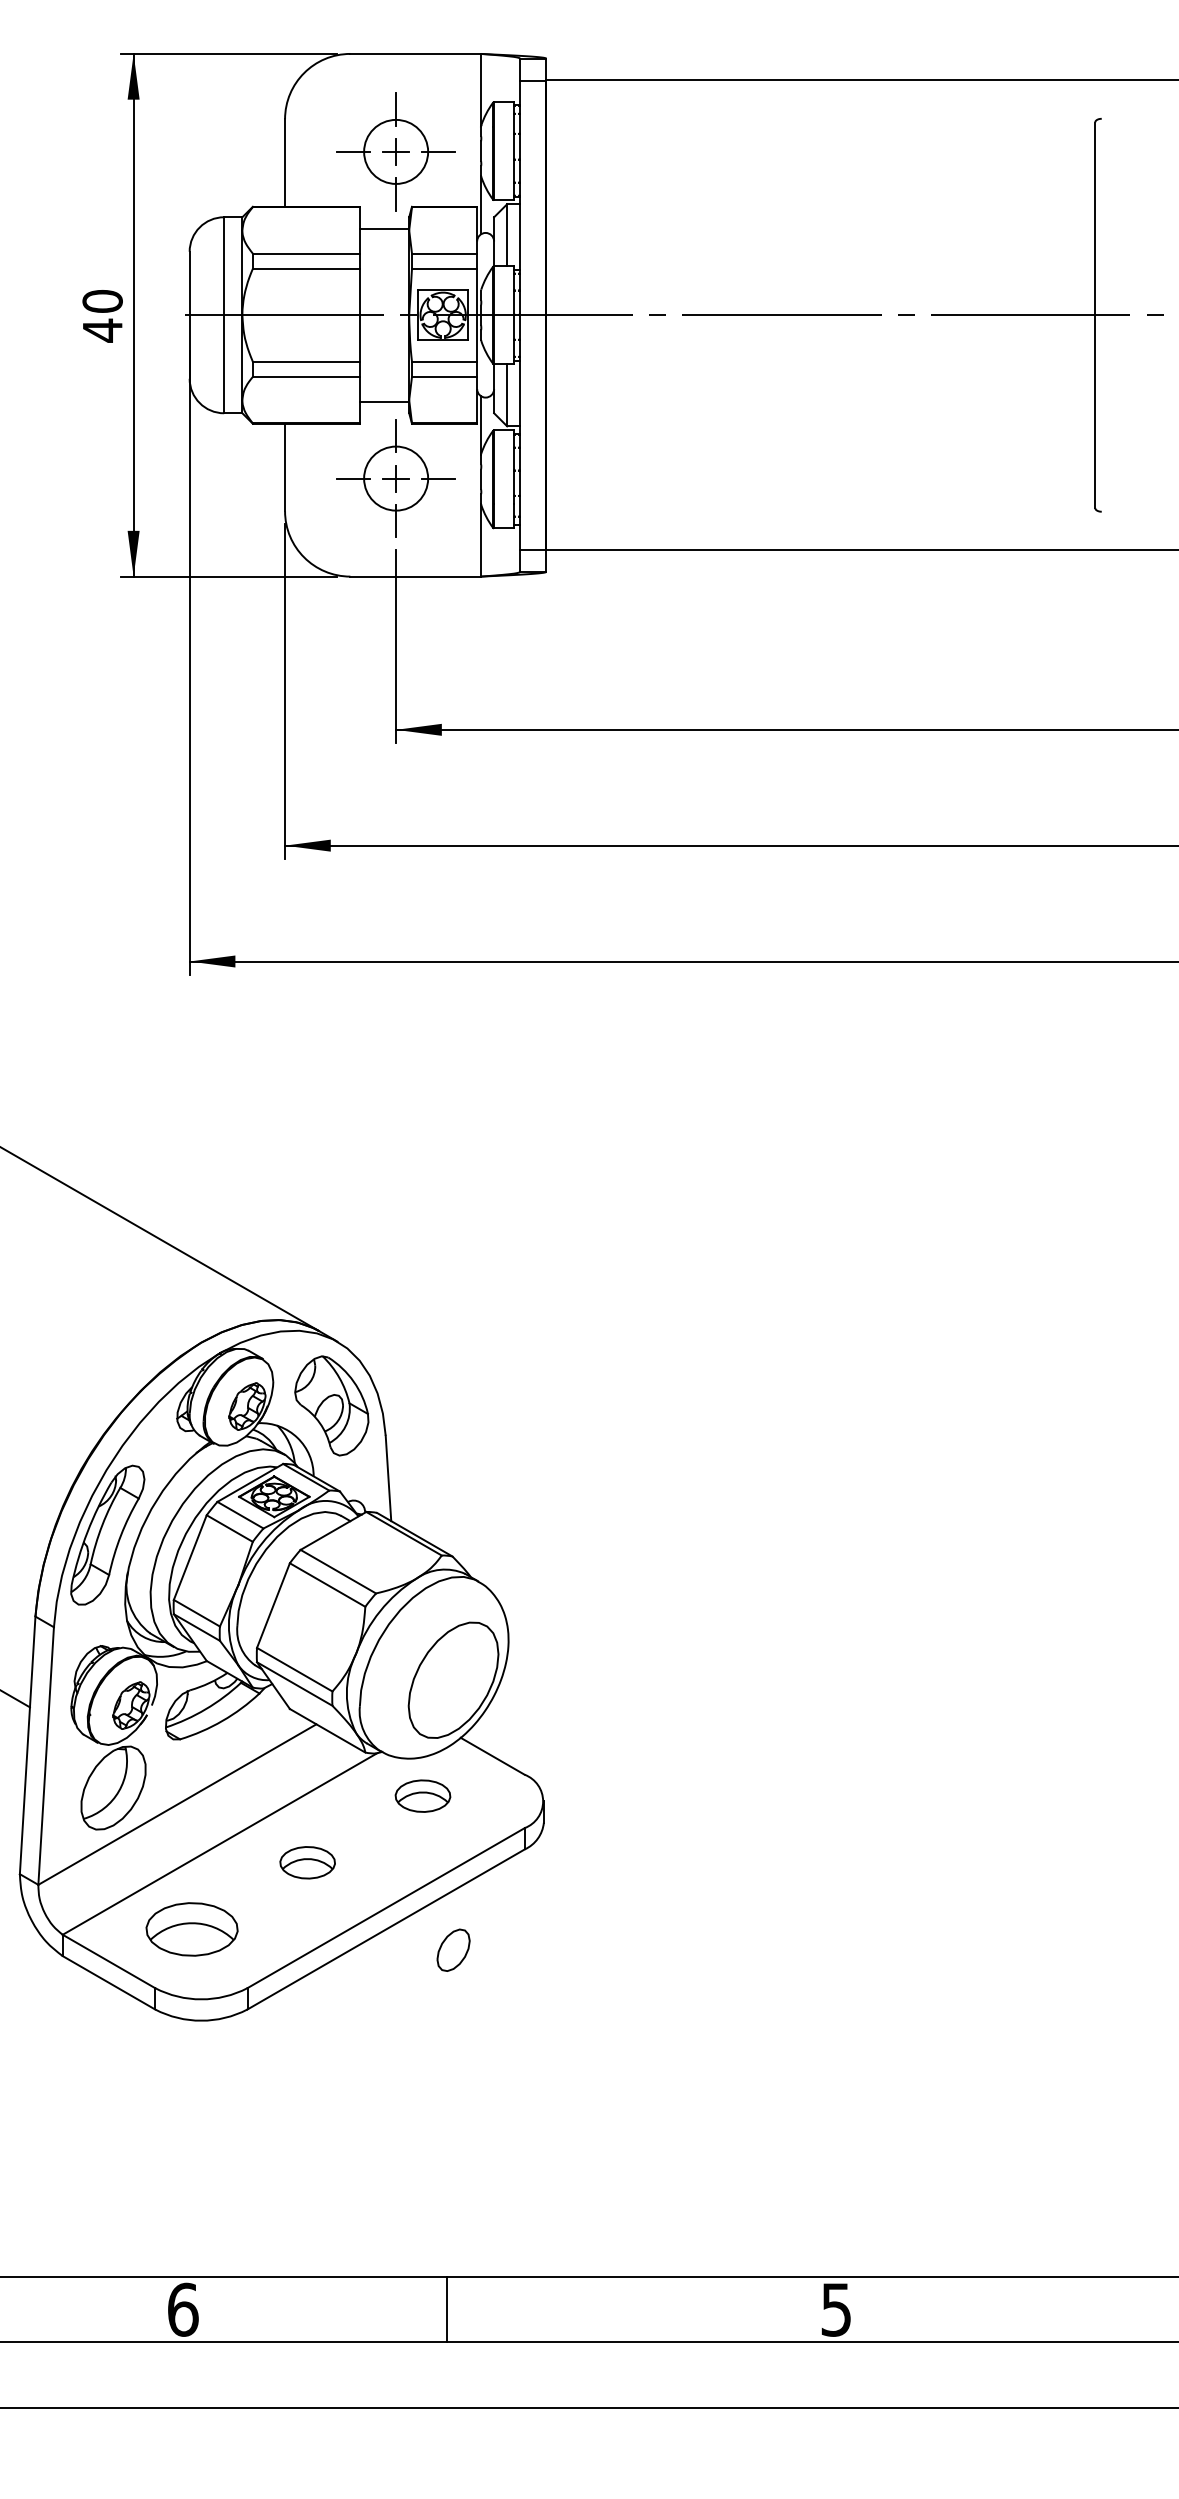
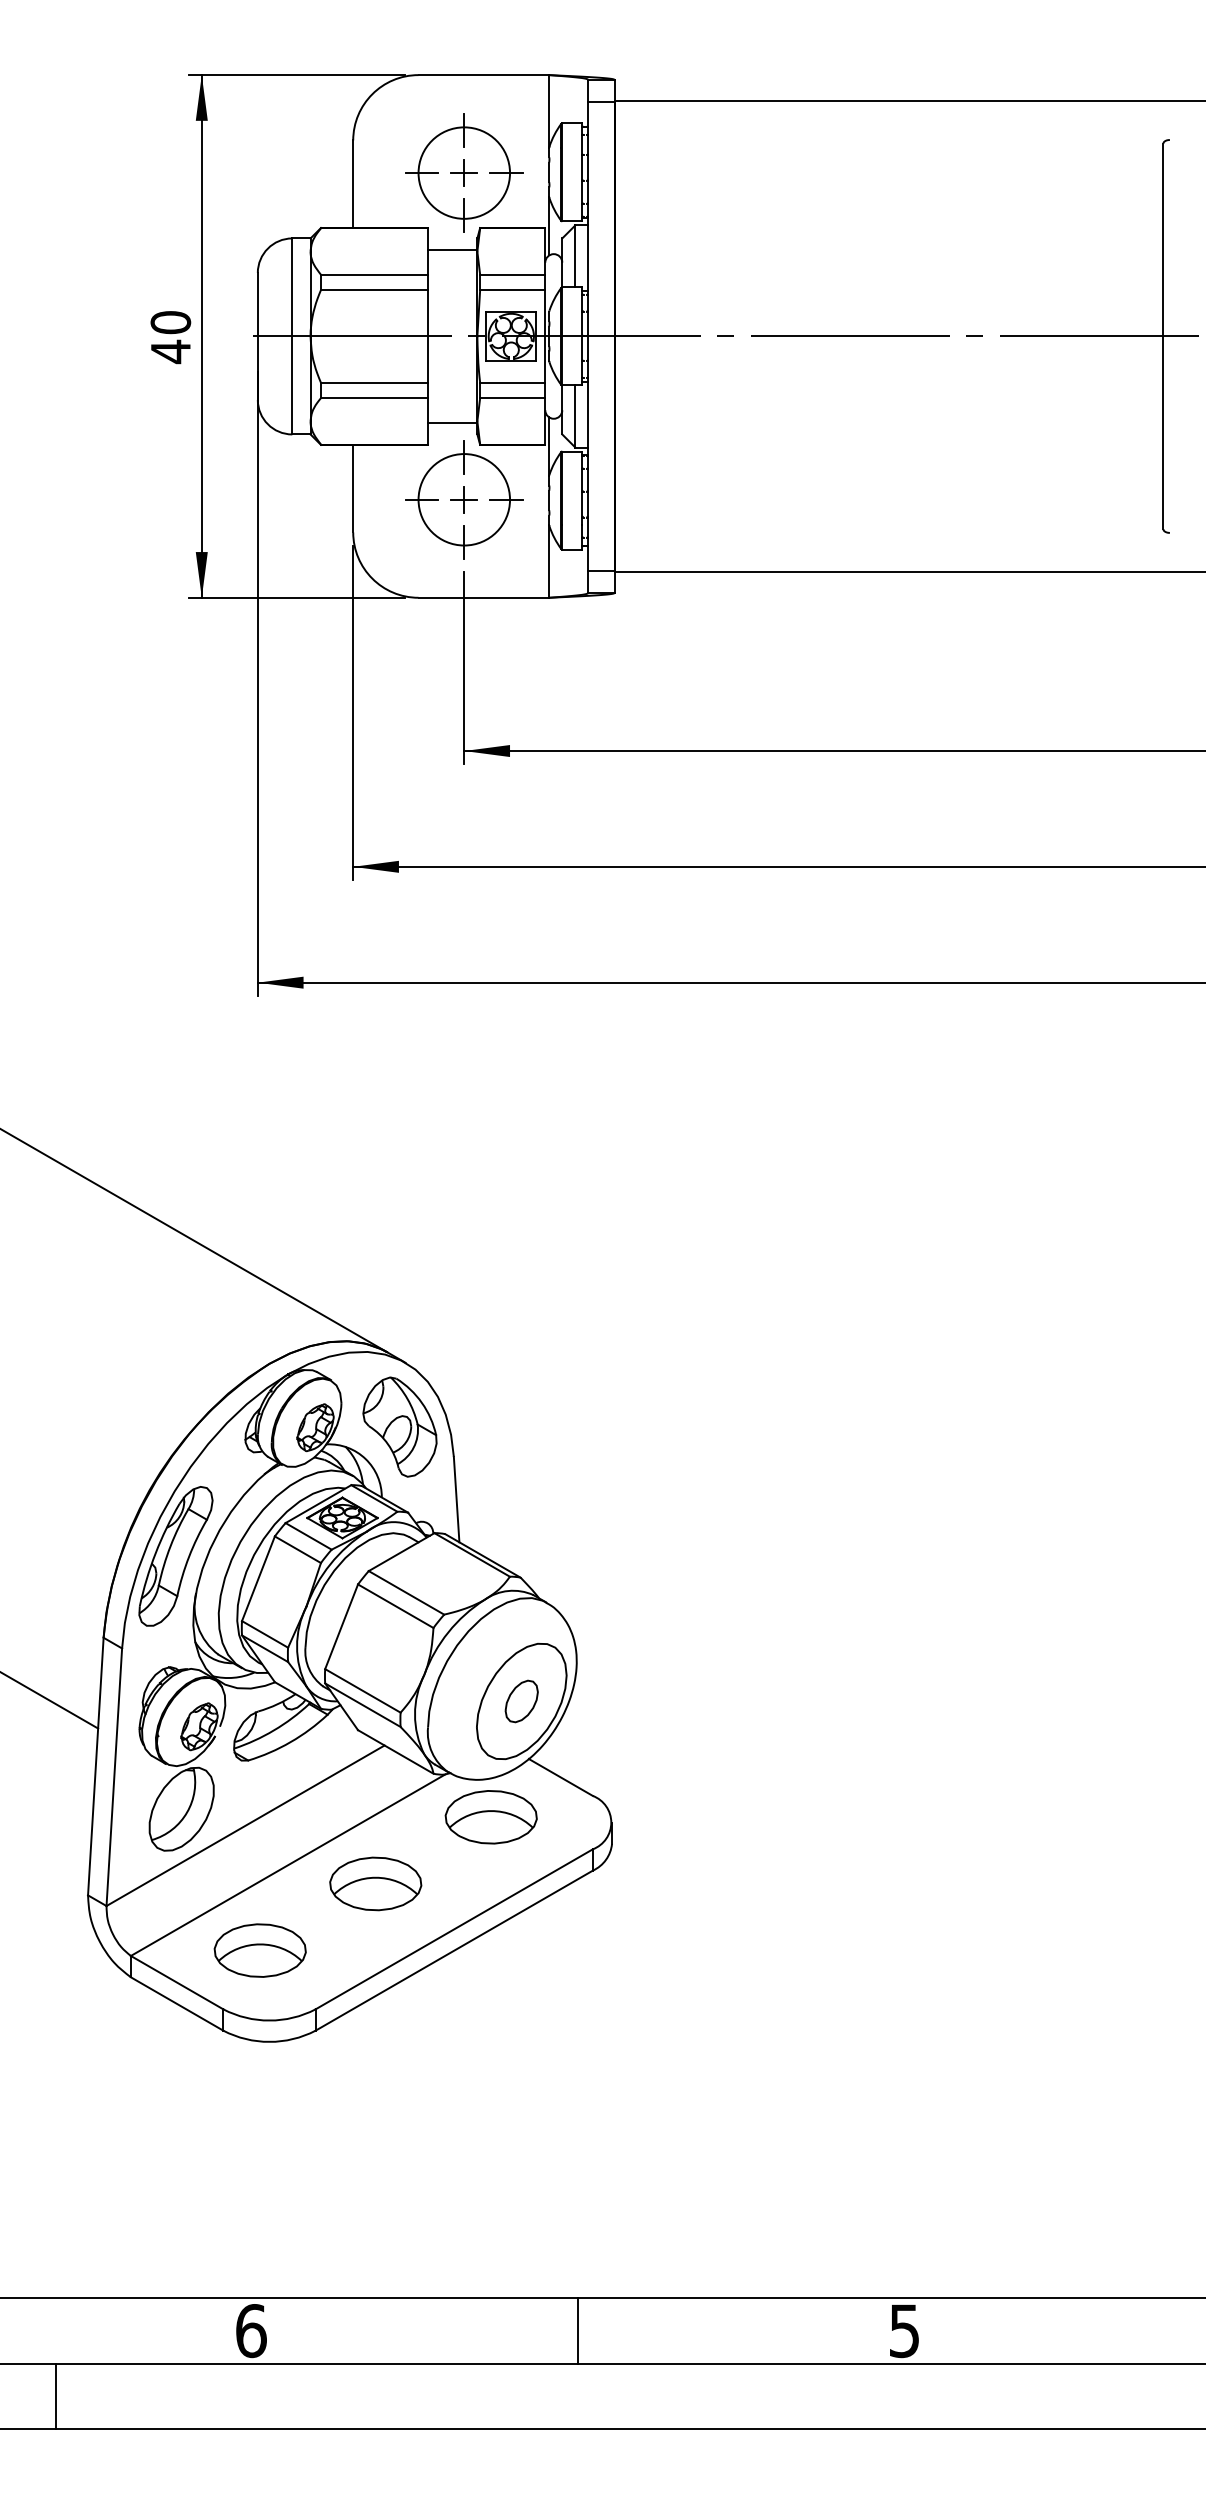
circle: (396, 151) -> (464, 172), size x1.43
circle: (396, 478) -> (464, 499), size x1.43
part: (422, 1796) -> (490, 1817), size x1.67
part: (307, 1862) -> (375, 1883), size x1.67
part: (453, 1950) -> (521, 1701), moved
line: (447, 2309) -> (578, 2330), moved

